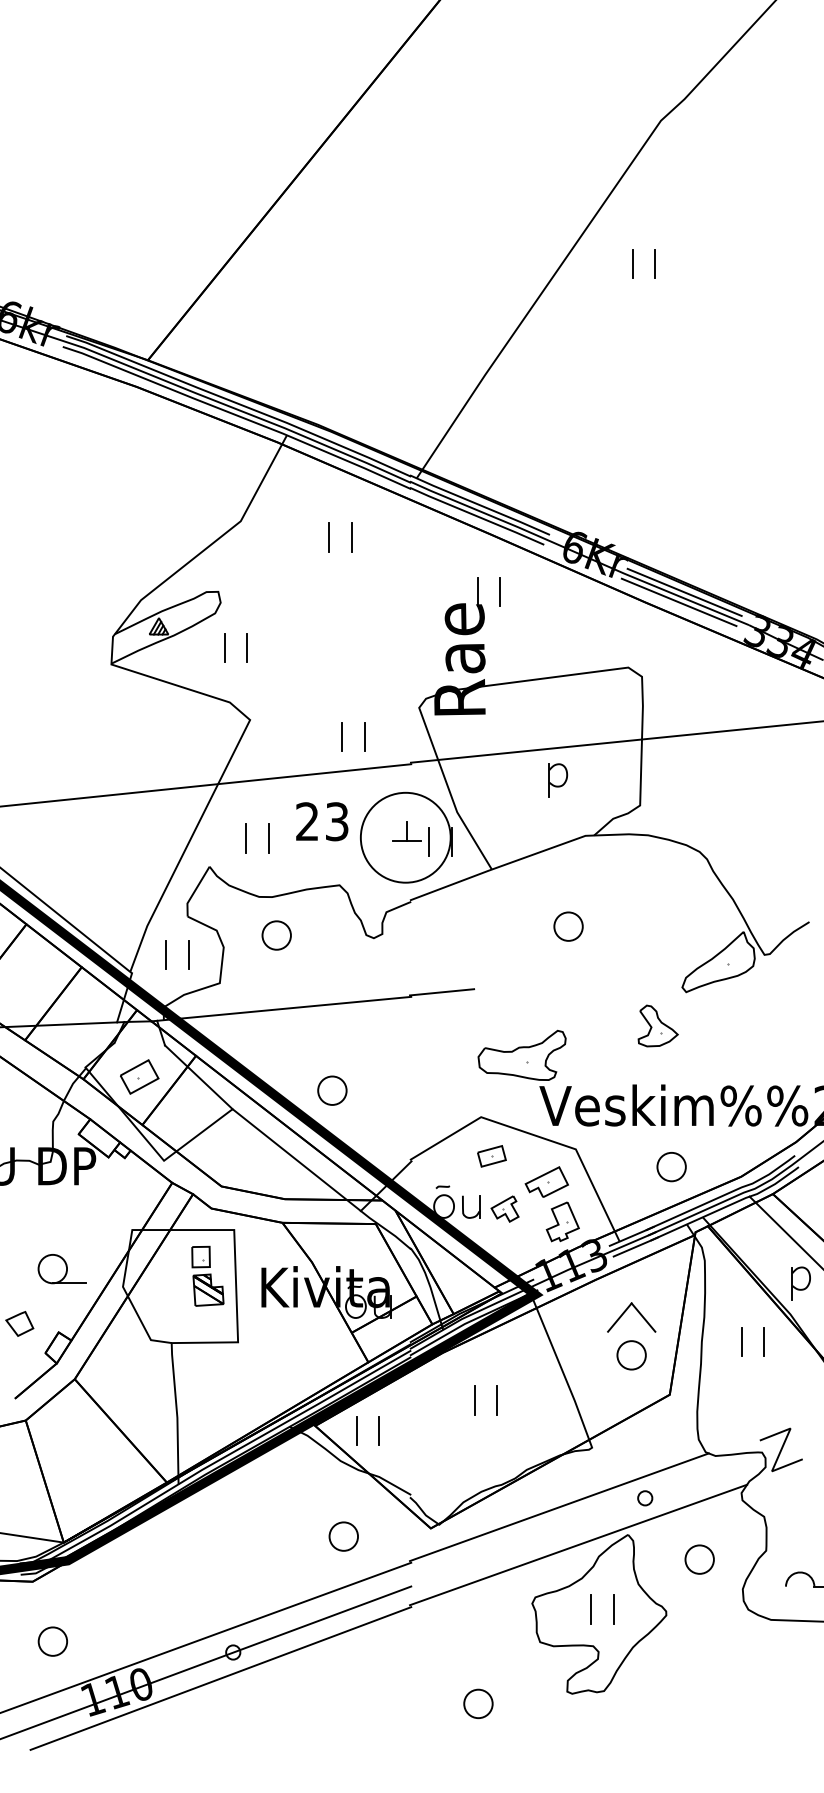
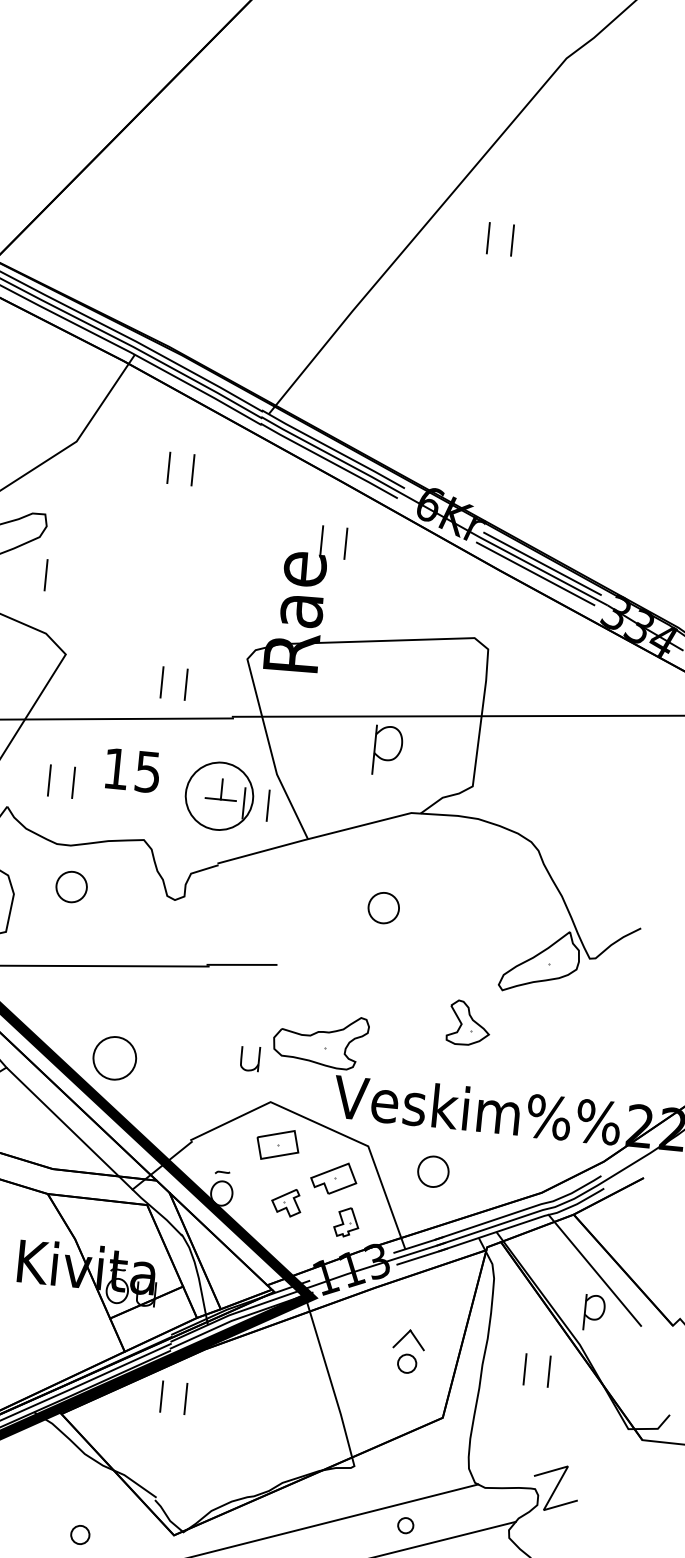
part: (633, 263) -> (489, 237), moved
line: (247, 648) -> (70, 577), removed
part: (558, 780) -> (388, 751), size x1.4
text: (322, 821) -> (132, 770), 23 -> 15
circle: (405, 837) -> (219, 795), size x0.7
circle: (332, 1090) -> (114, 1058), size x1.4
part: (491, 1156) -> (277, 1145), size x1.4
part: (671, 1167) -> (433, 1172), moved
part: (463, 1206) -> (242, 1057), moved
part: (562, 1221) -> (346, 1221), size x0.7
part: (631, 1336) -> (408, 1351), size x0.6
part: (475, 1400) -> (162, 1396), moved
line: (356, 1430) -> (104, 1423), removed
line: (379, 1430) -> (129, 1425), removed
circle: (343, 1536) -> (80, 1534), size x0.6

